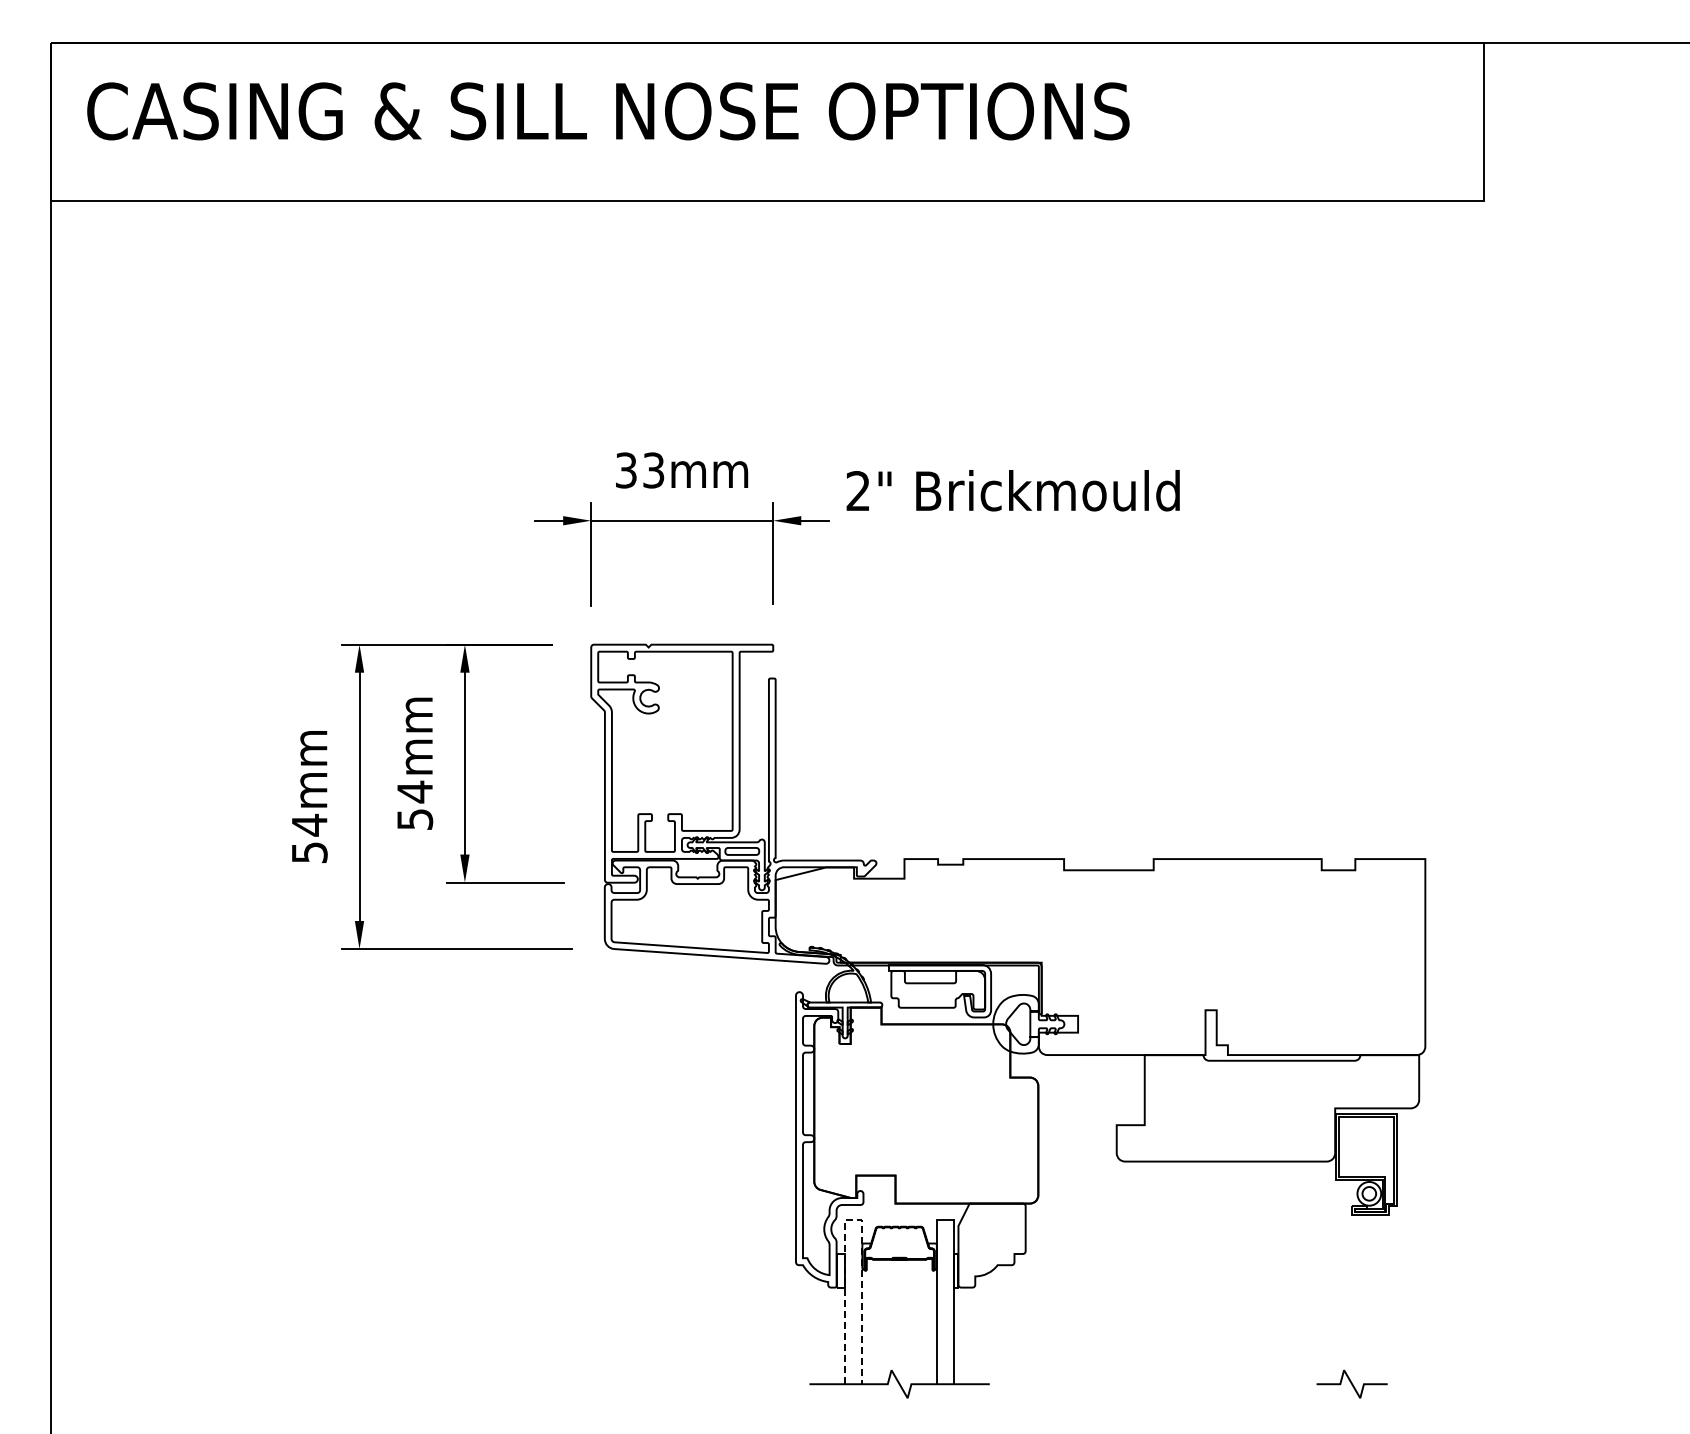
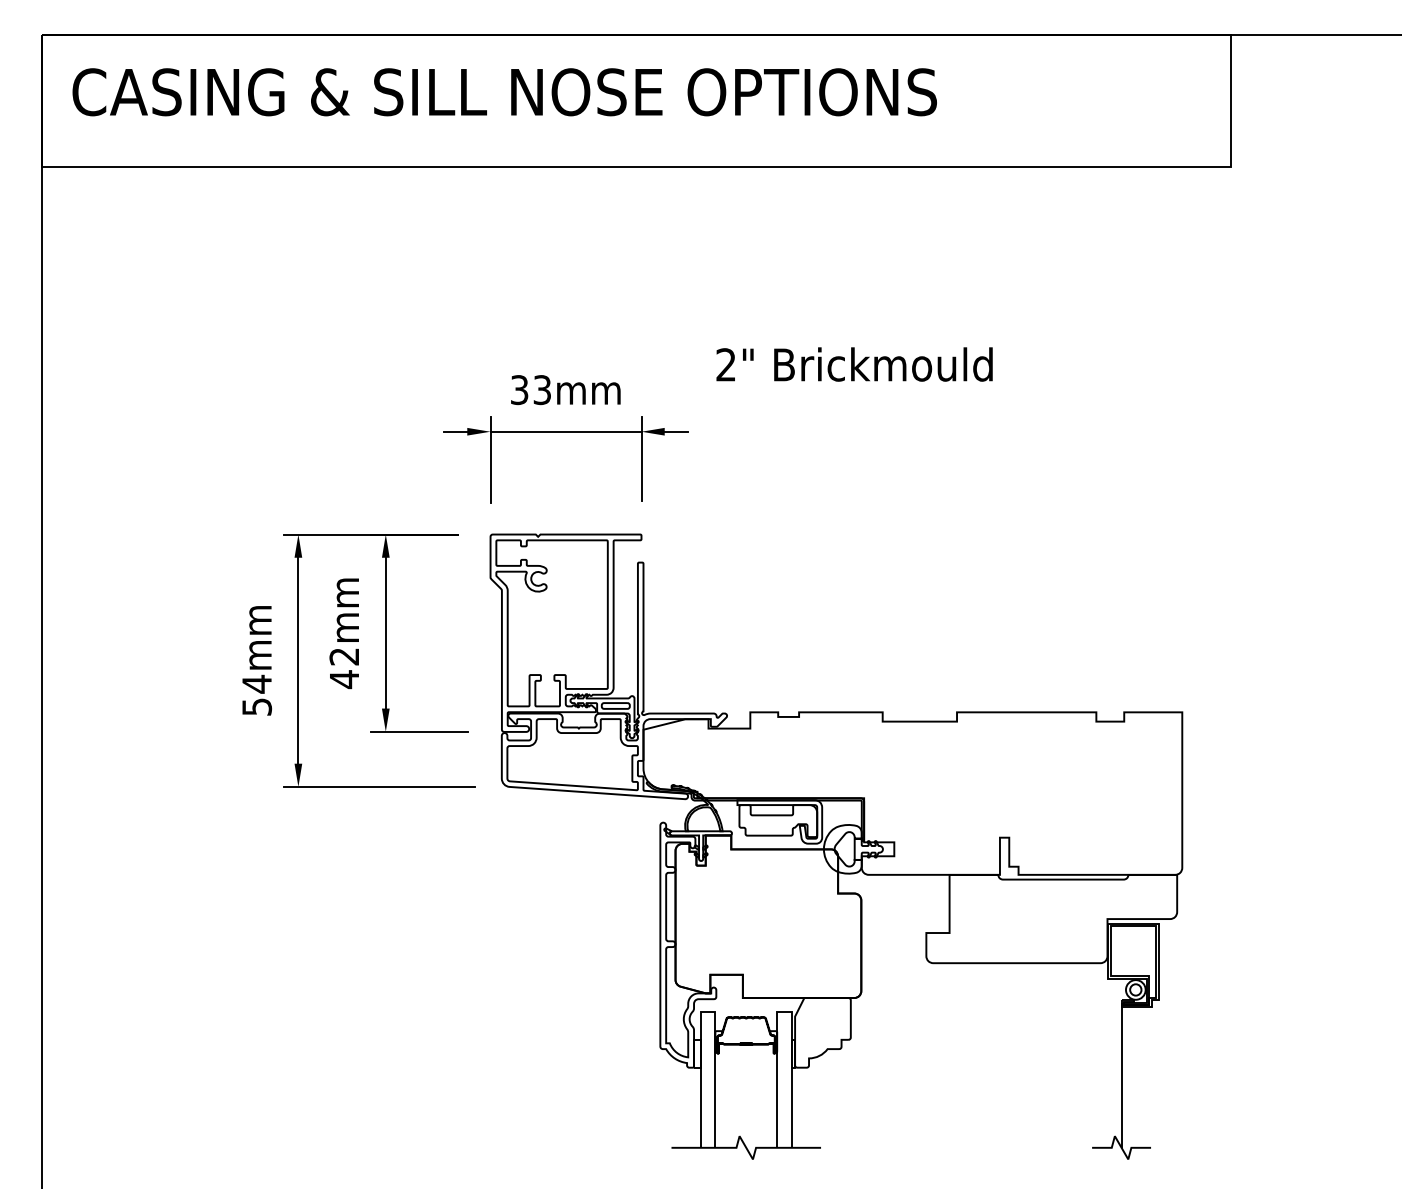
text: (1012, 490) -> (854, 364), moved
text: (415, 805) -> (344, 667), 54mm -> 42mm
line: (853, 1220) -> (708, 1012), dashed -> solid
line: (1352, 1288) -> (1121, 1068), added

